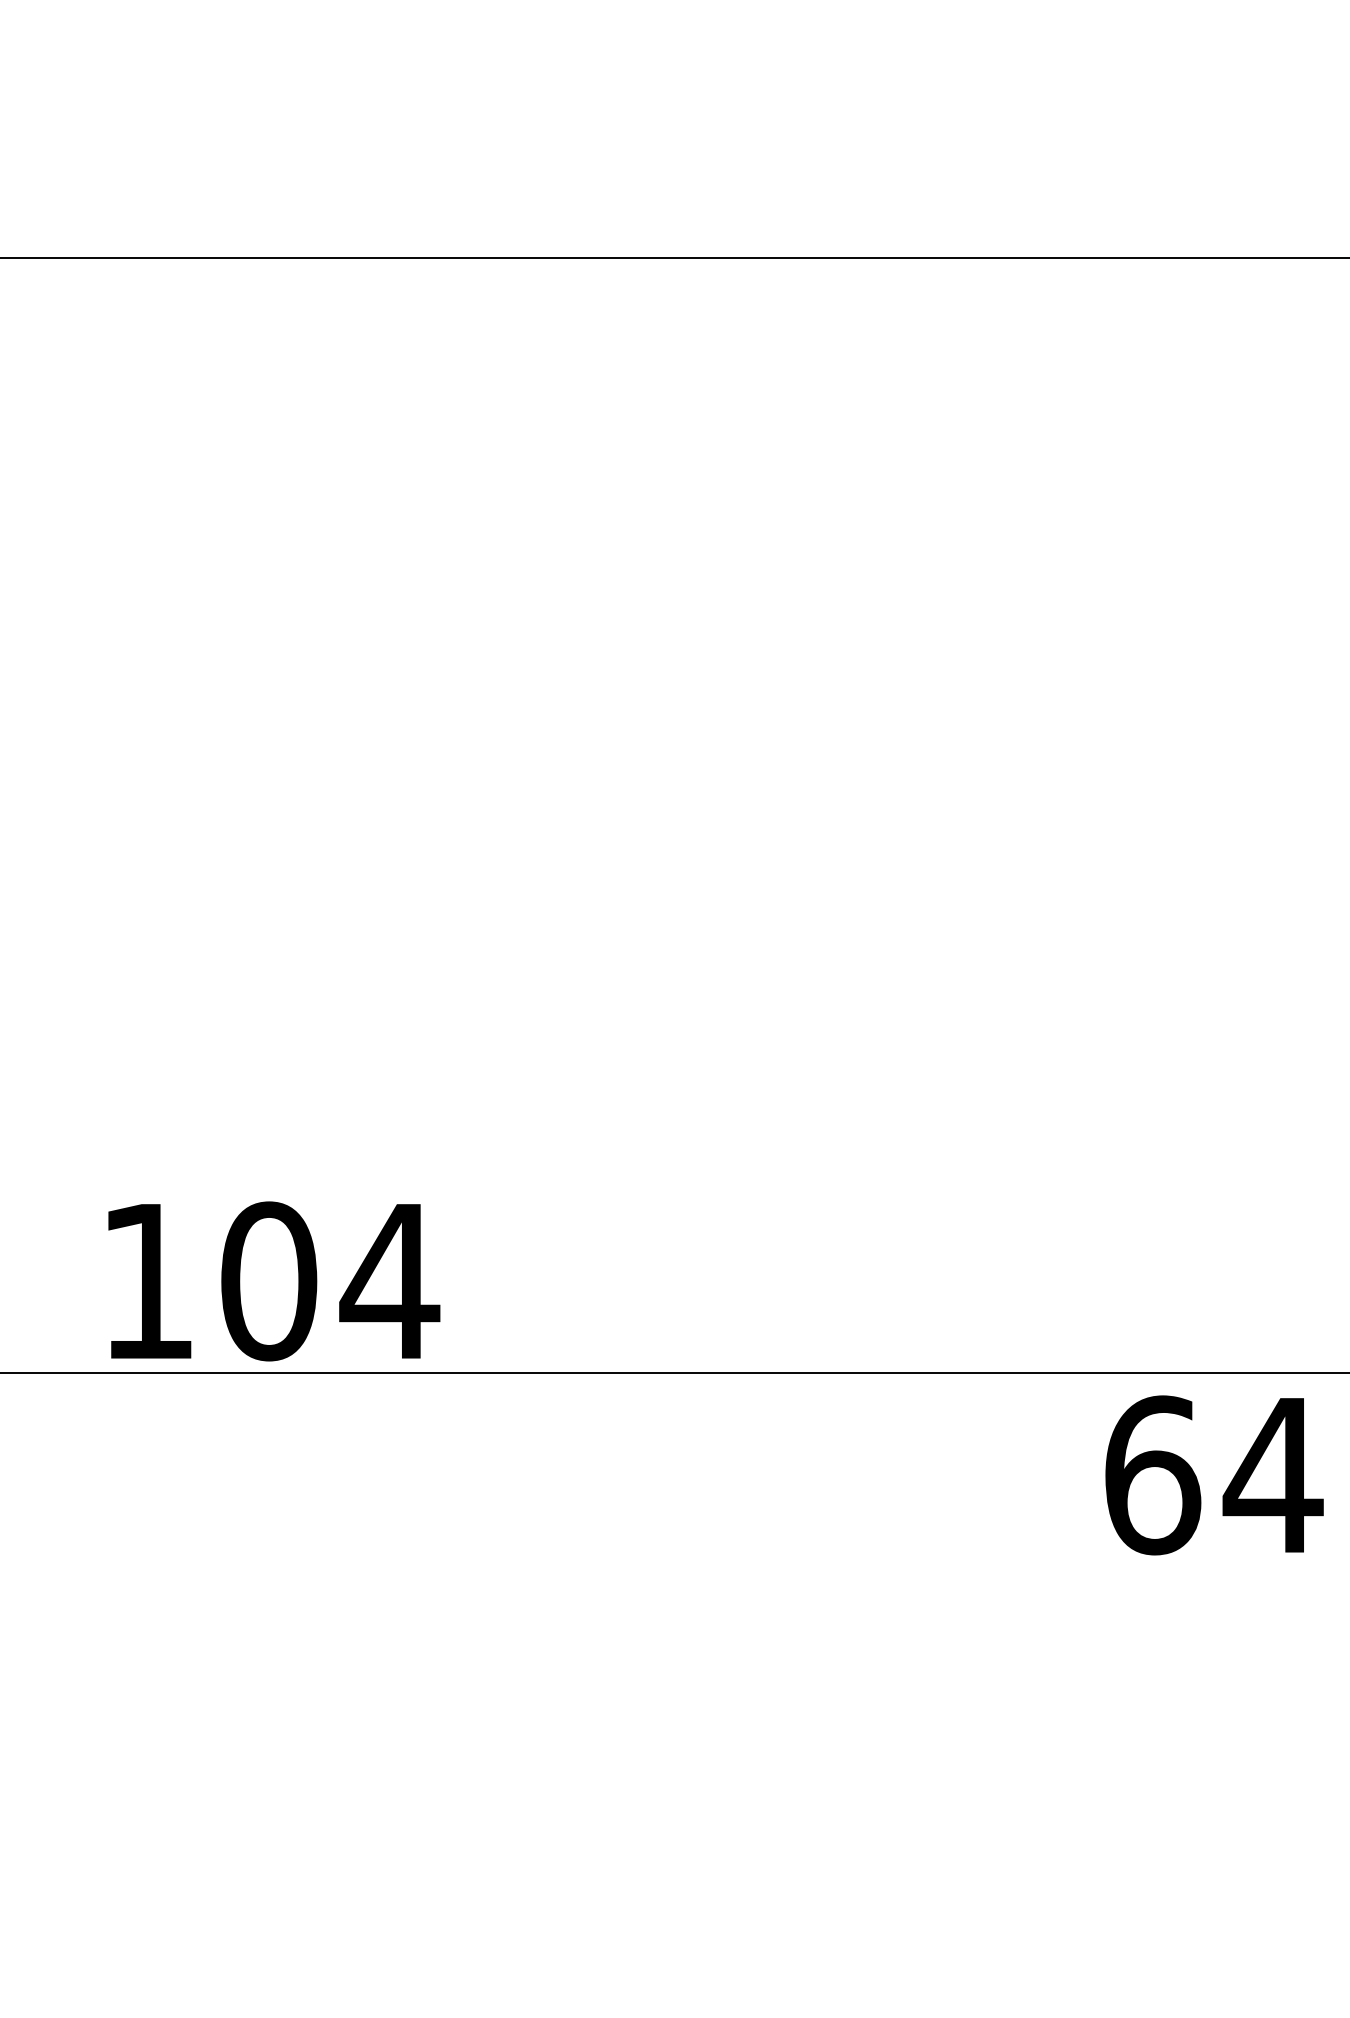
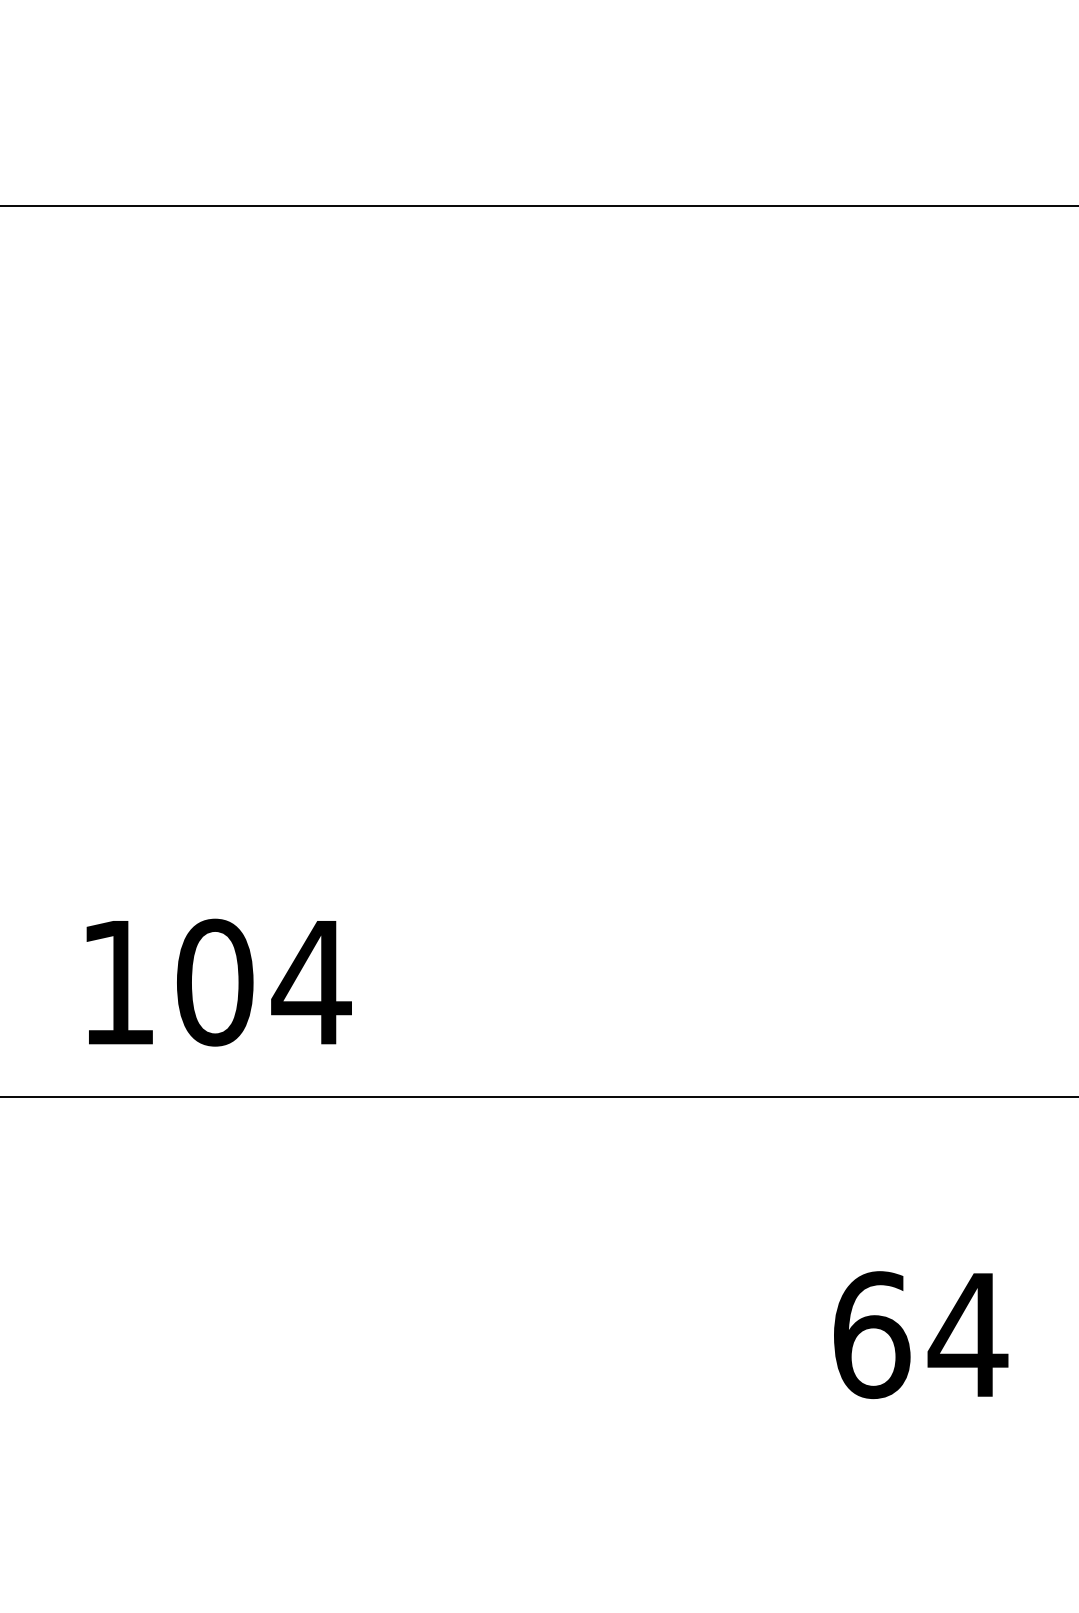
text: (274, 1281) -> (219, 982), moved
text: (1214, 1475) -> (921, 1335), moved

